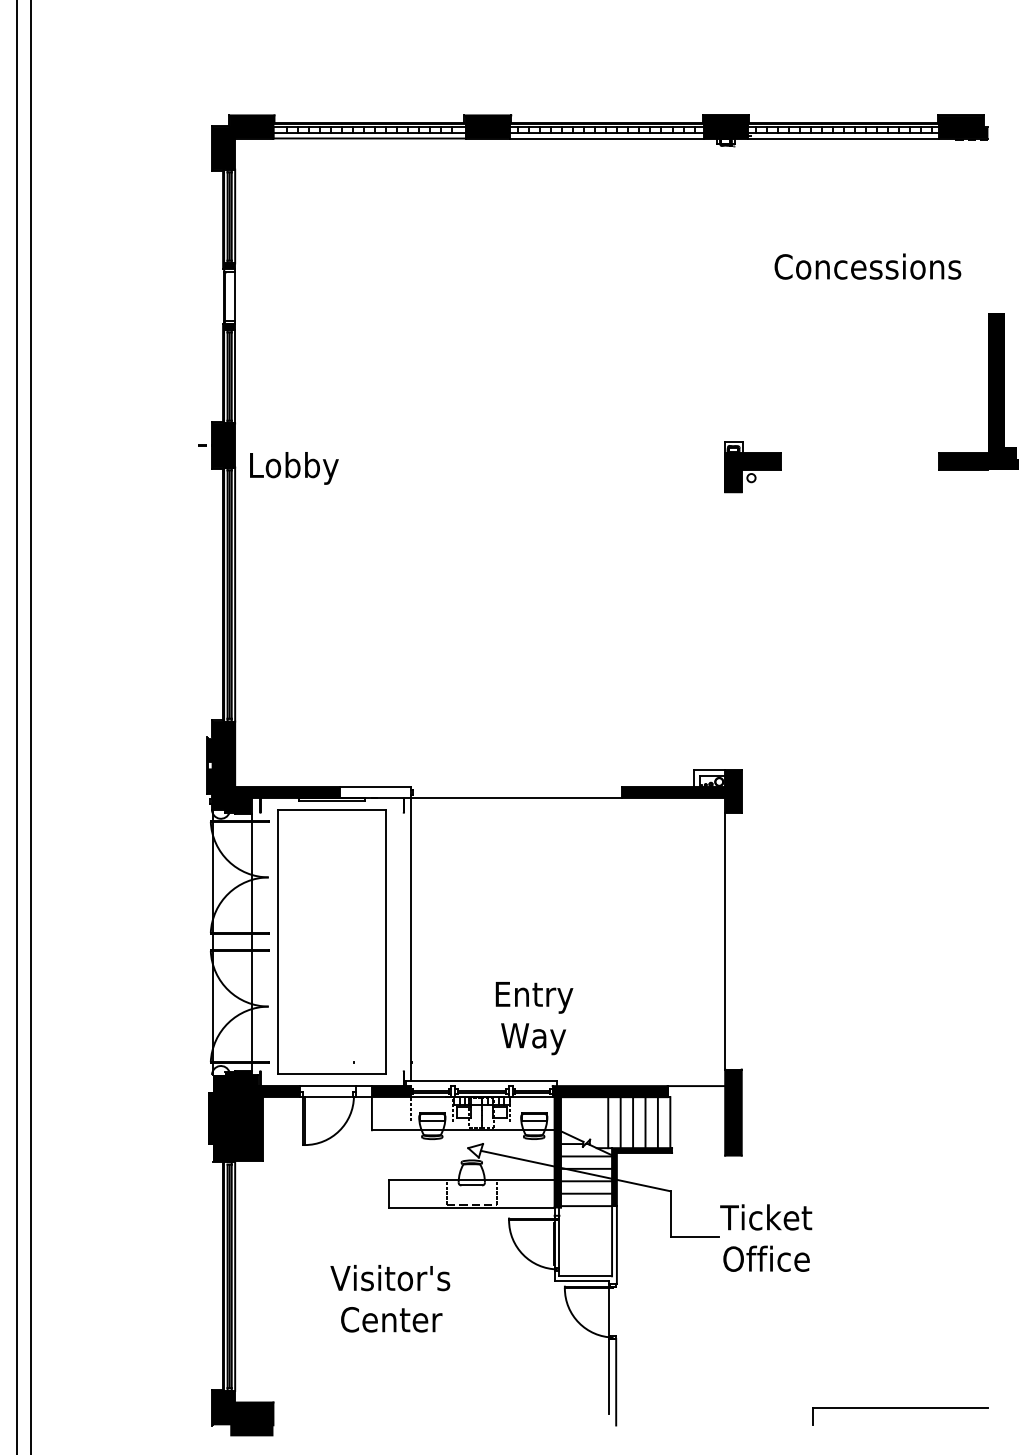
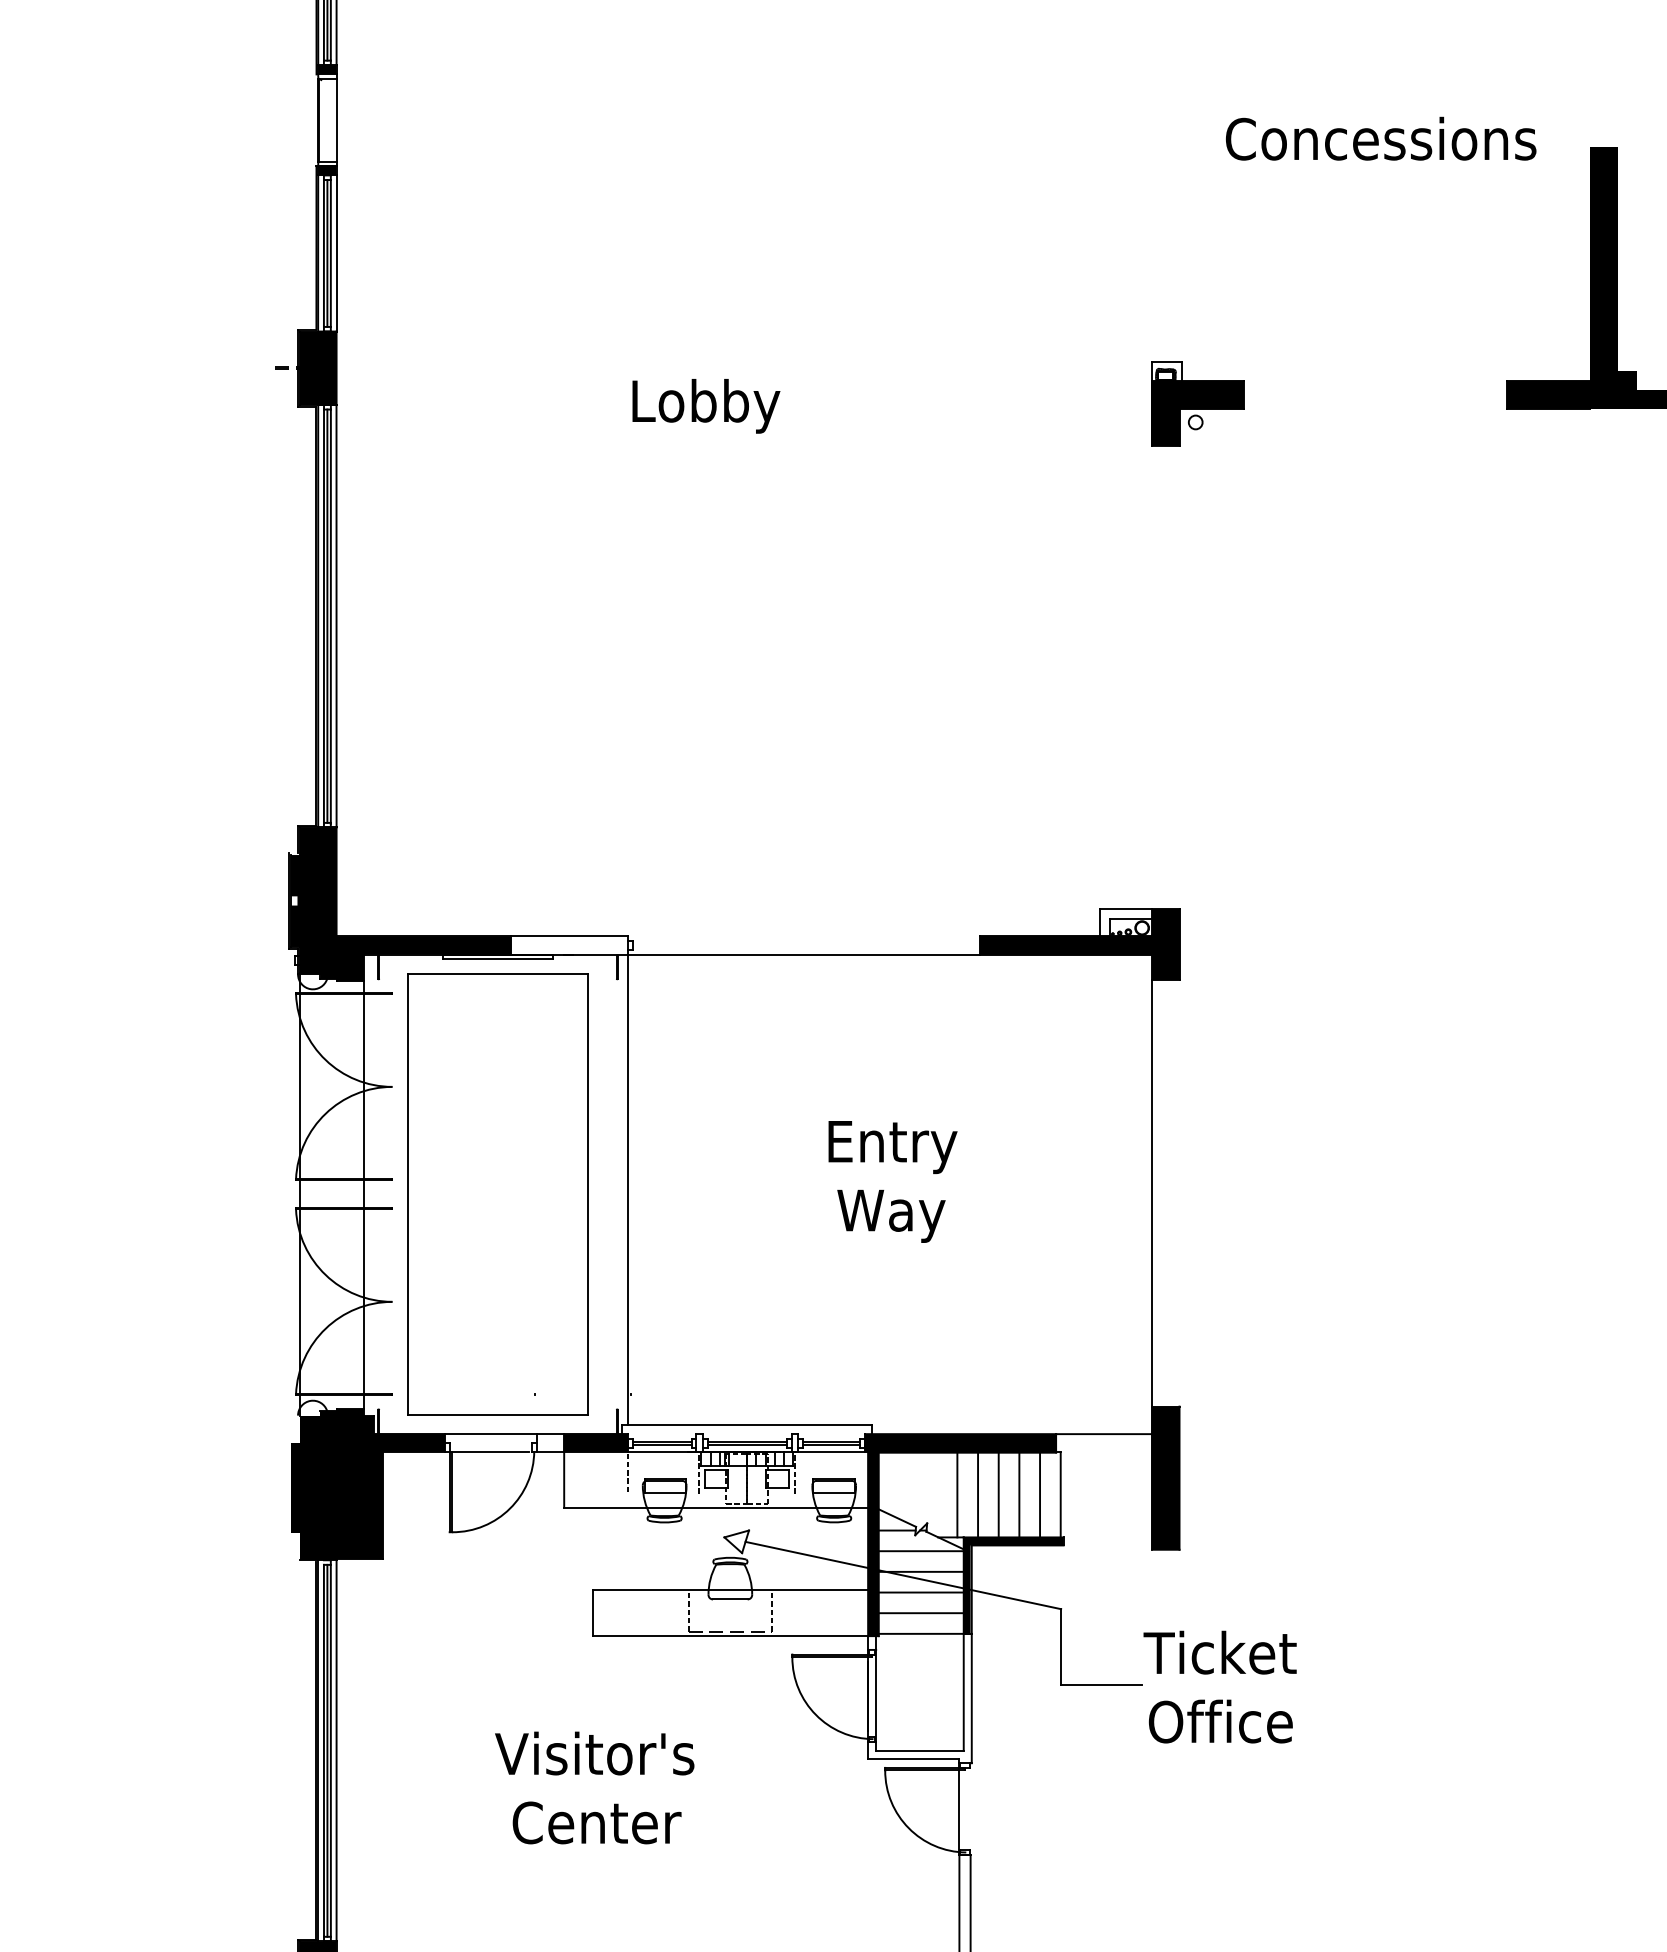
text: (867, 266) -> (1380, 138), moved
text: (294, 468) -> (706, 406), moved
text: (534, 1018) -> (892, 1181), moved

